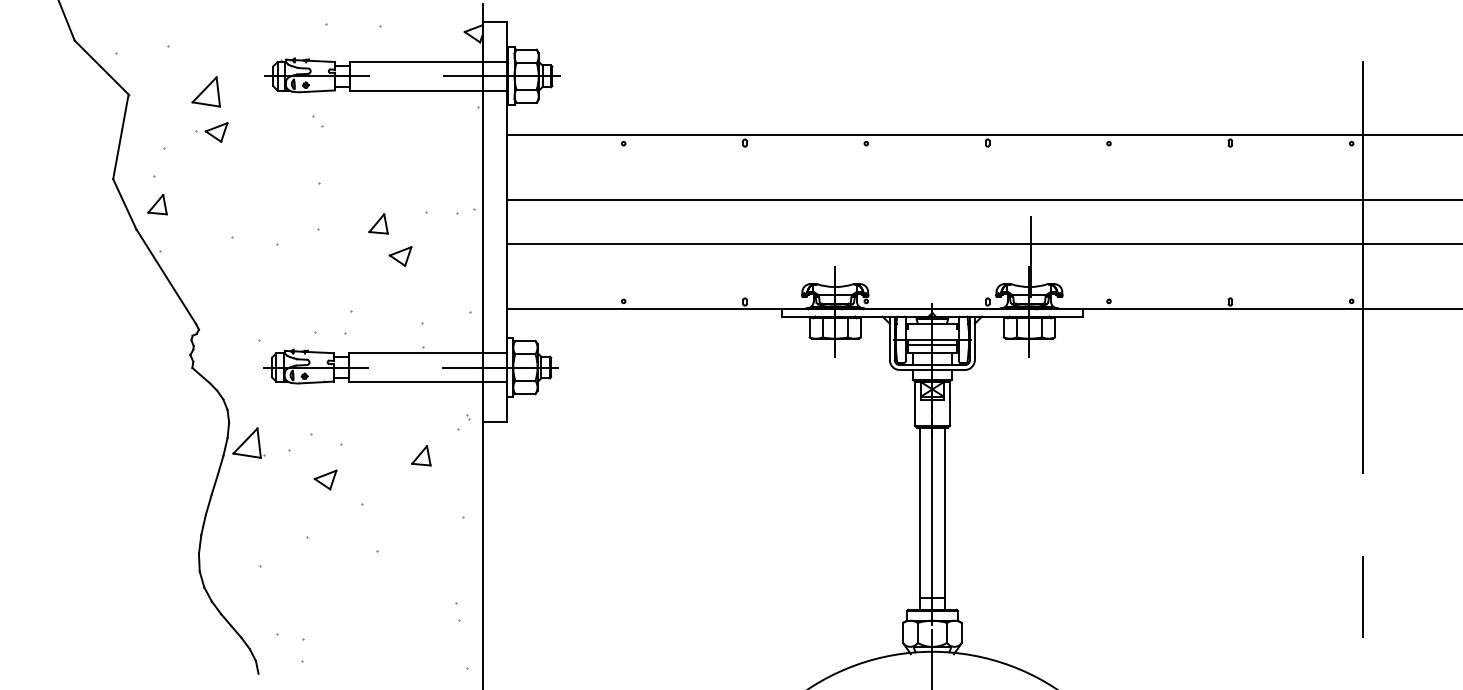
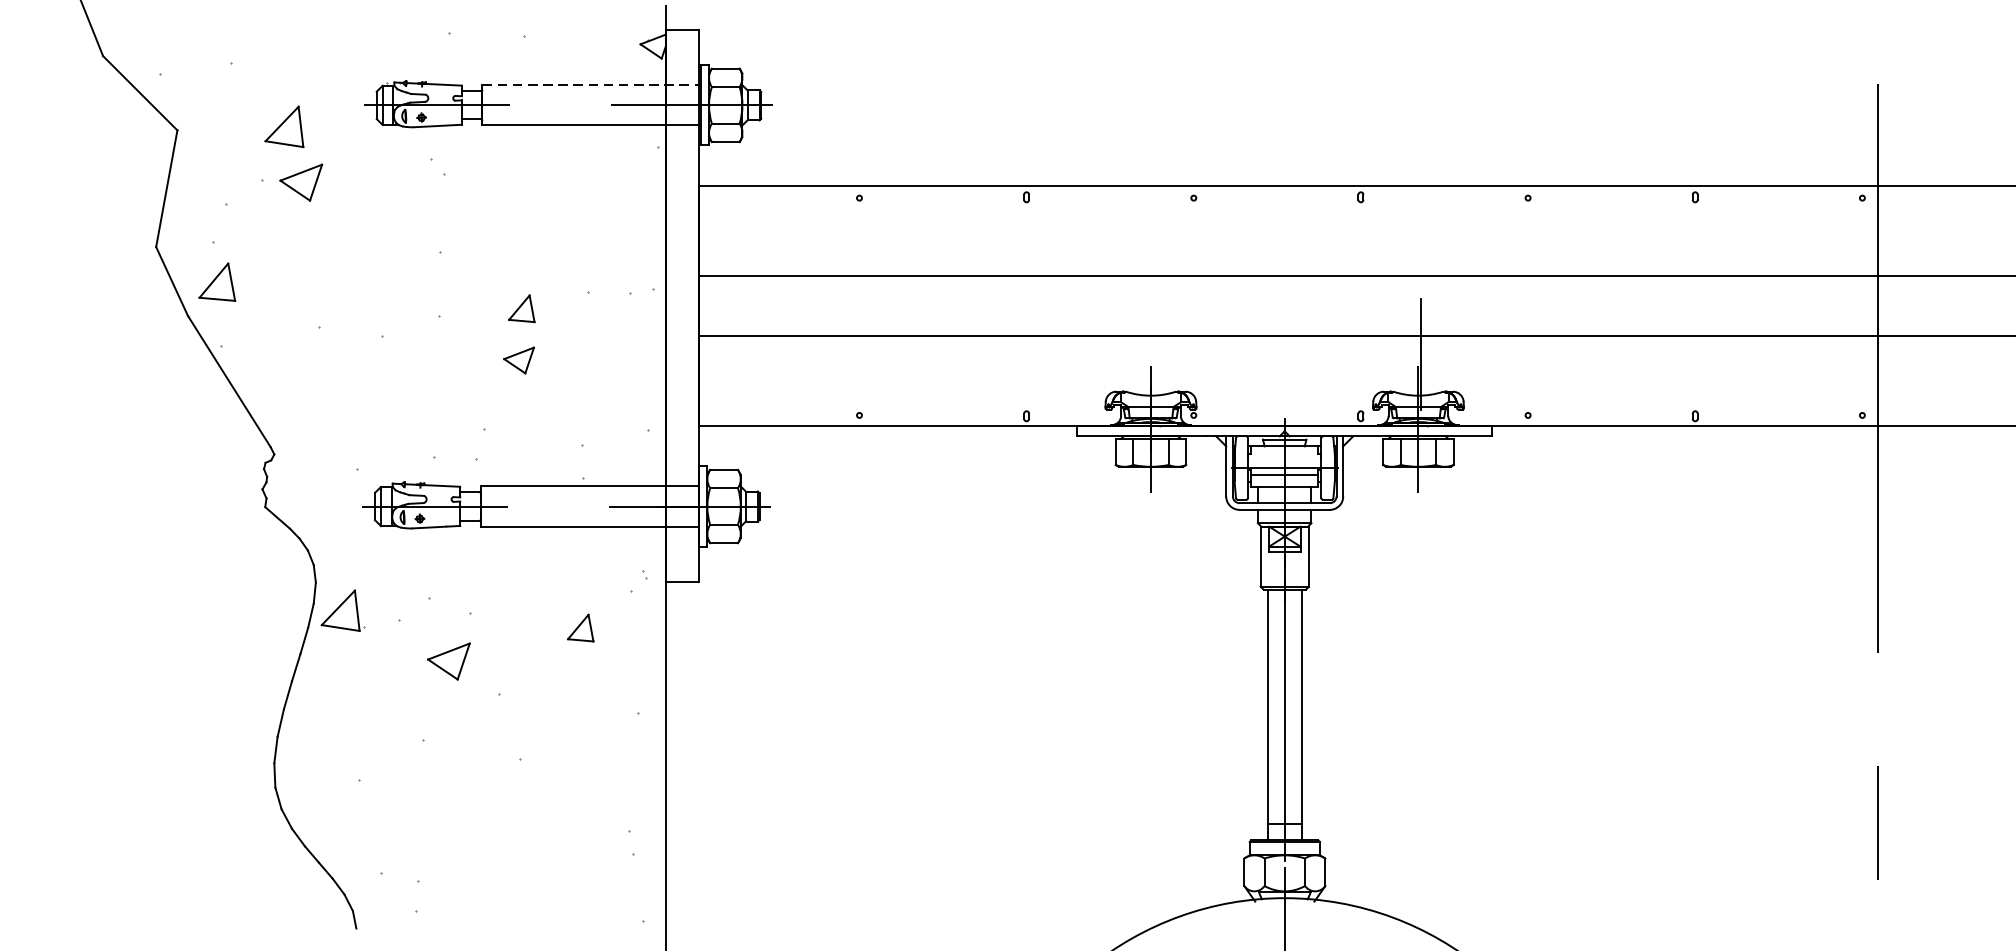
line: (429, 61) -> (591, 84), solid -> dashed
part: (211, 132) -> (291, 182), size x1.4
part: (157, 204) -> (217, 281), size x1.4
part: (400, 256) -> (518, 360), moved
part: (325, 479) -> (448, 660), size x1.4

